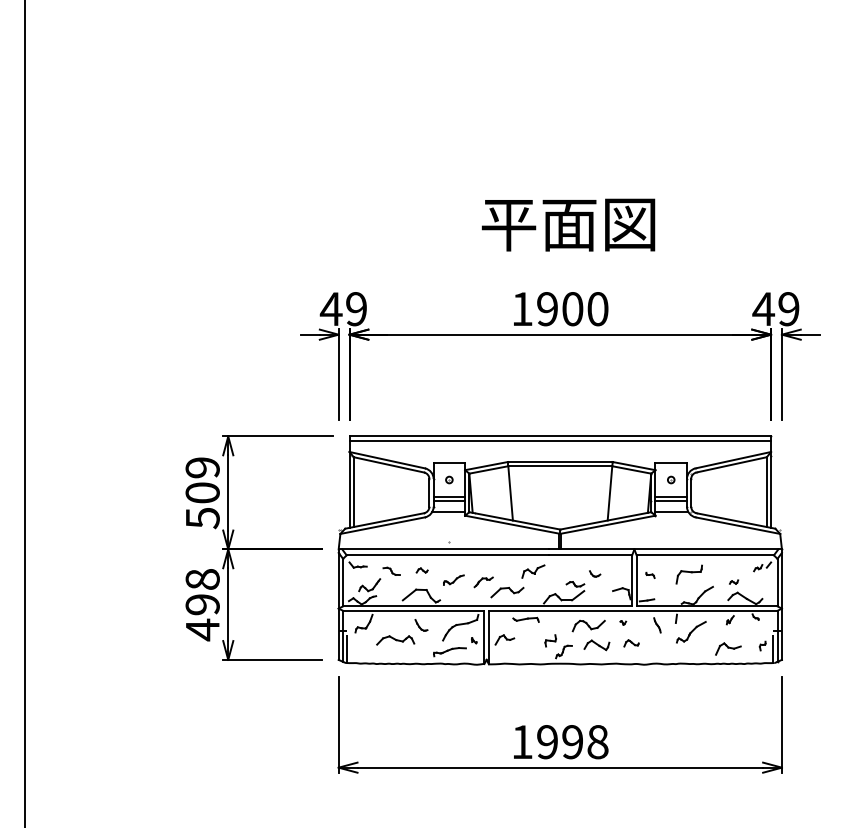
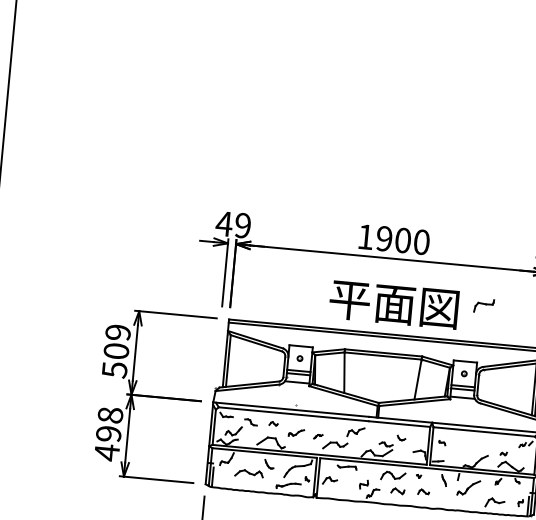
text: (568, 224) -> (394, 304), moved
part: (688, 574) -> (483, 305), moved
part: (483, 582) -> (318, 436), size x0.6
part: (596, 645) -> (397, 491), size x0.7

